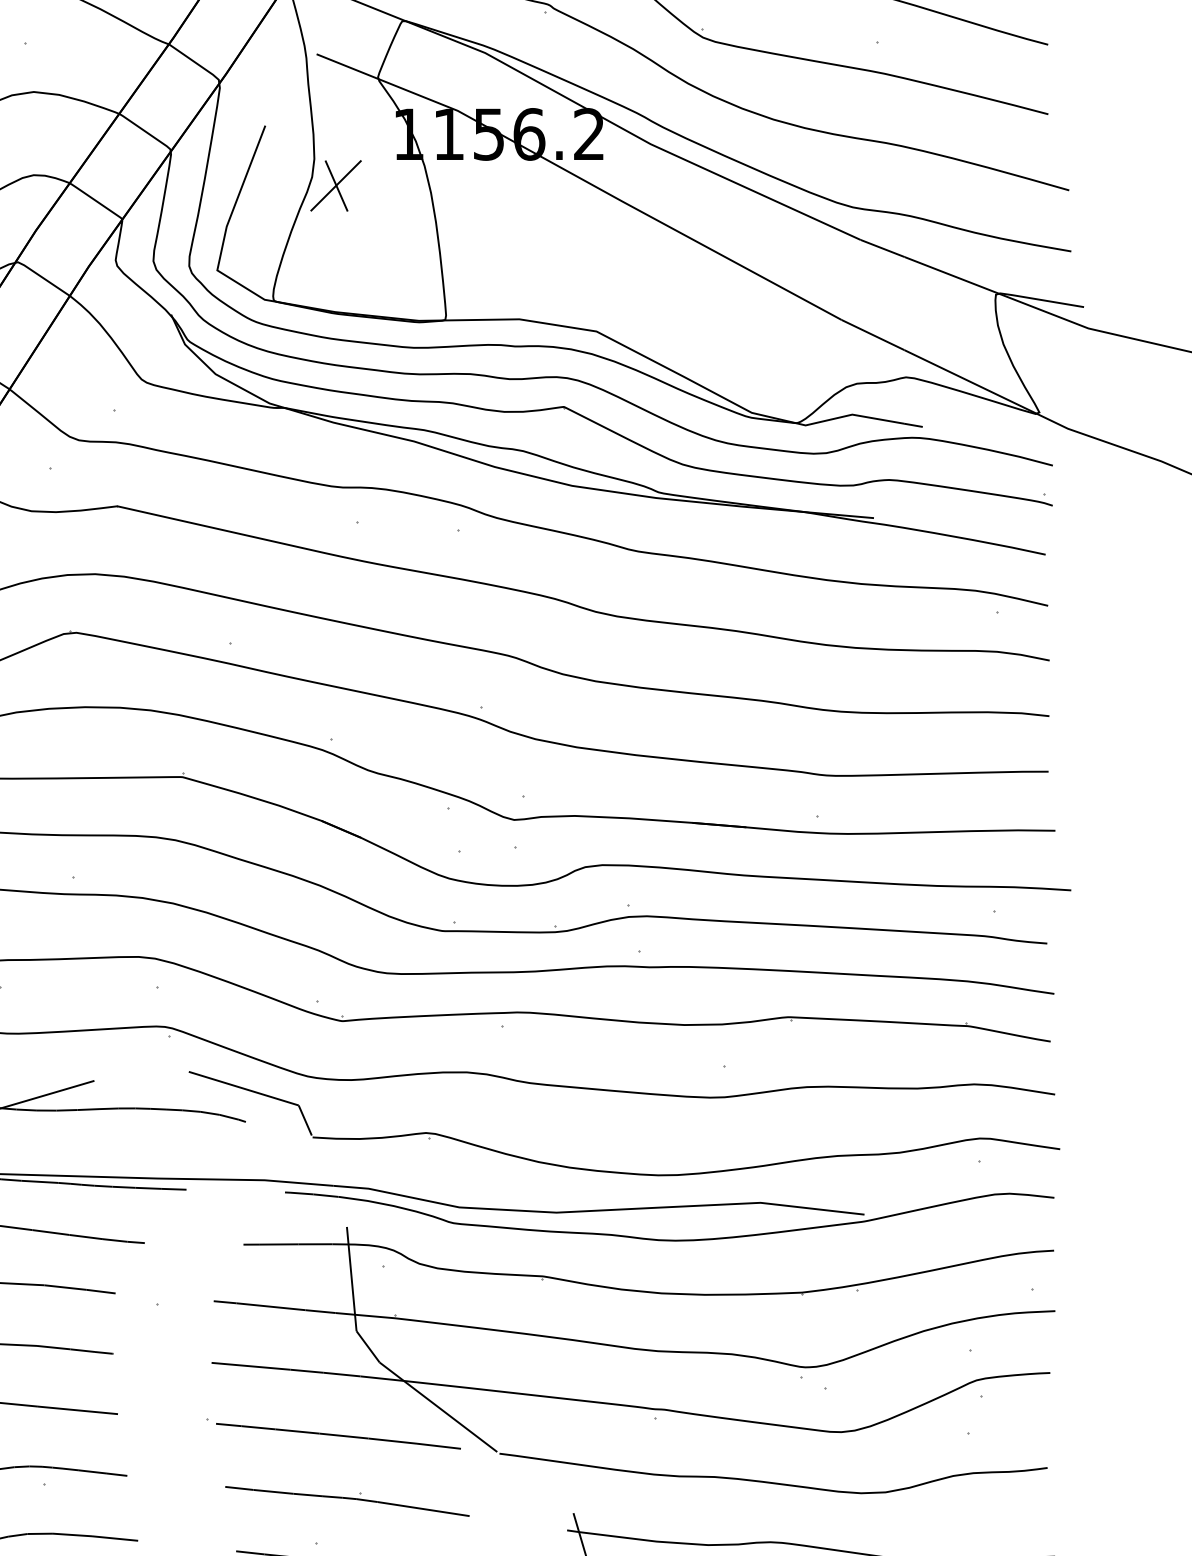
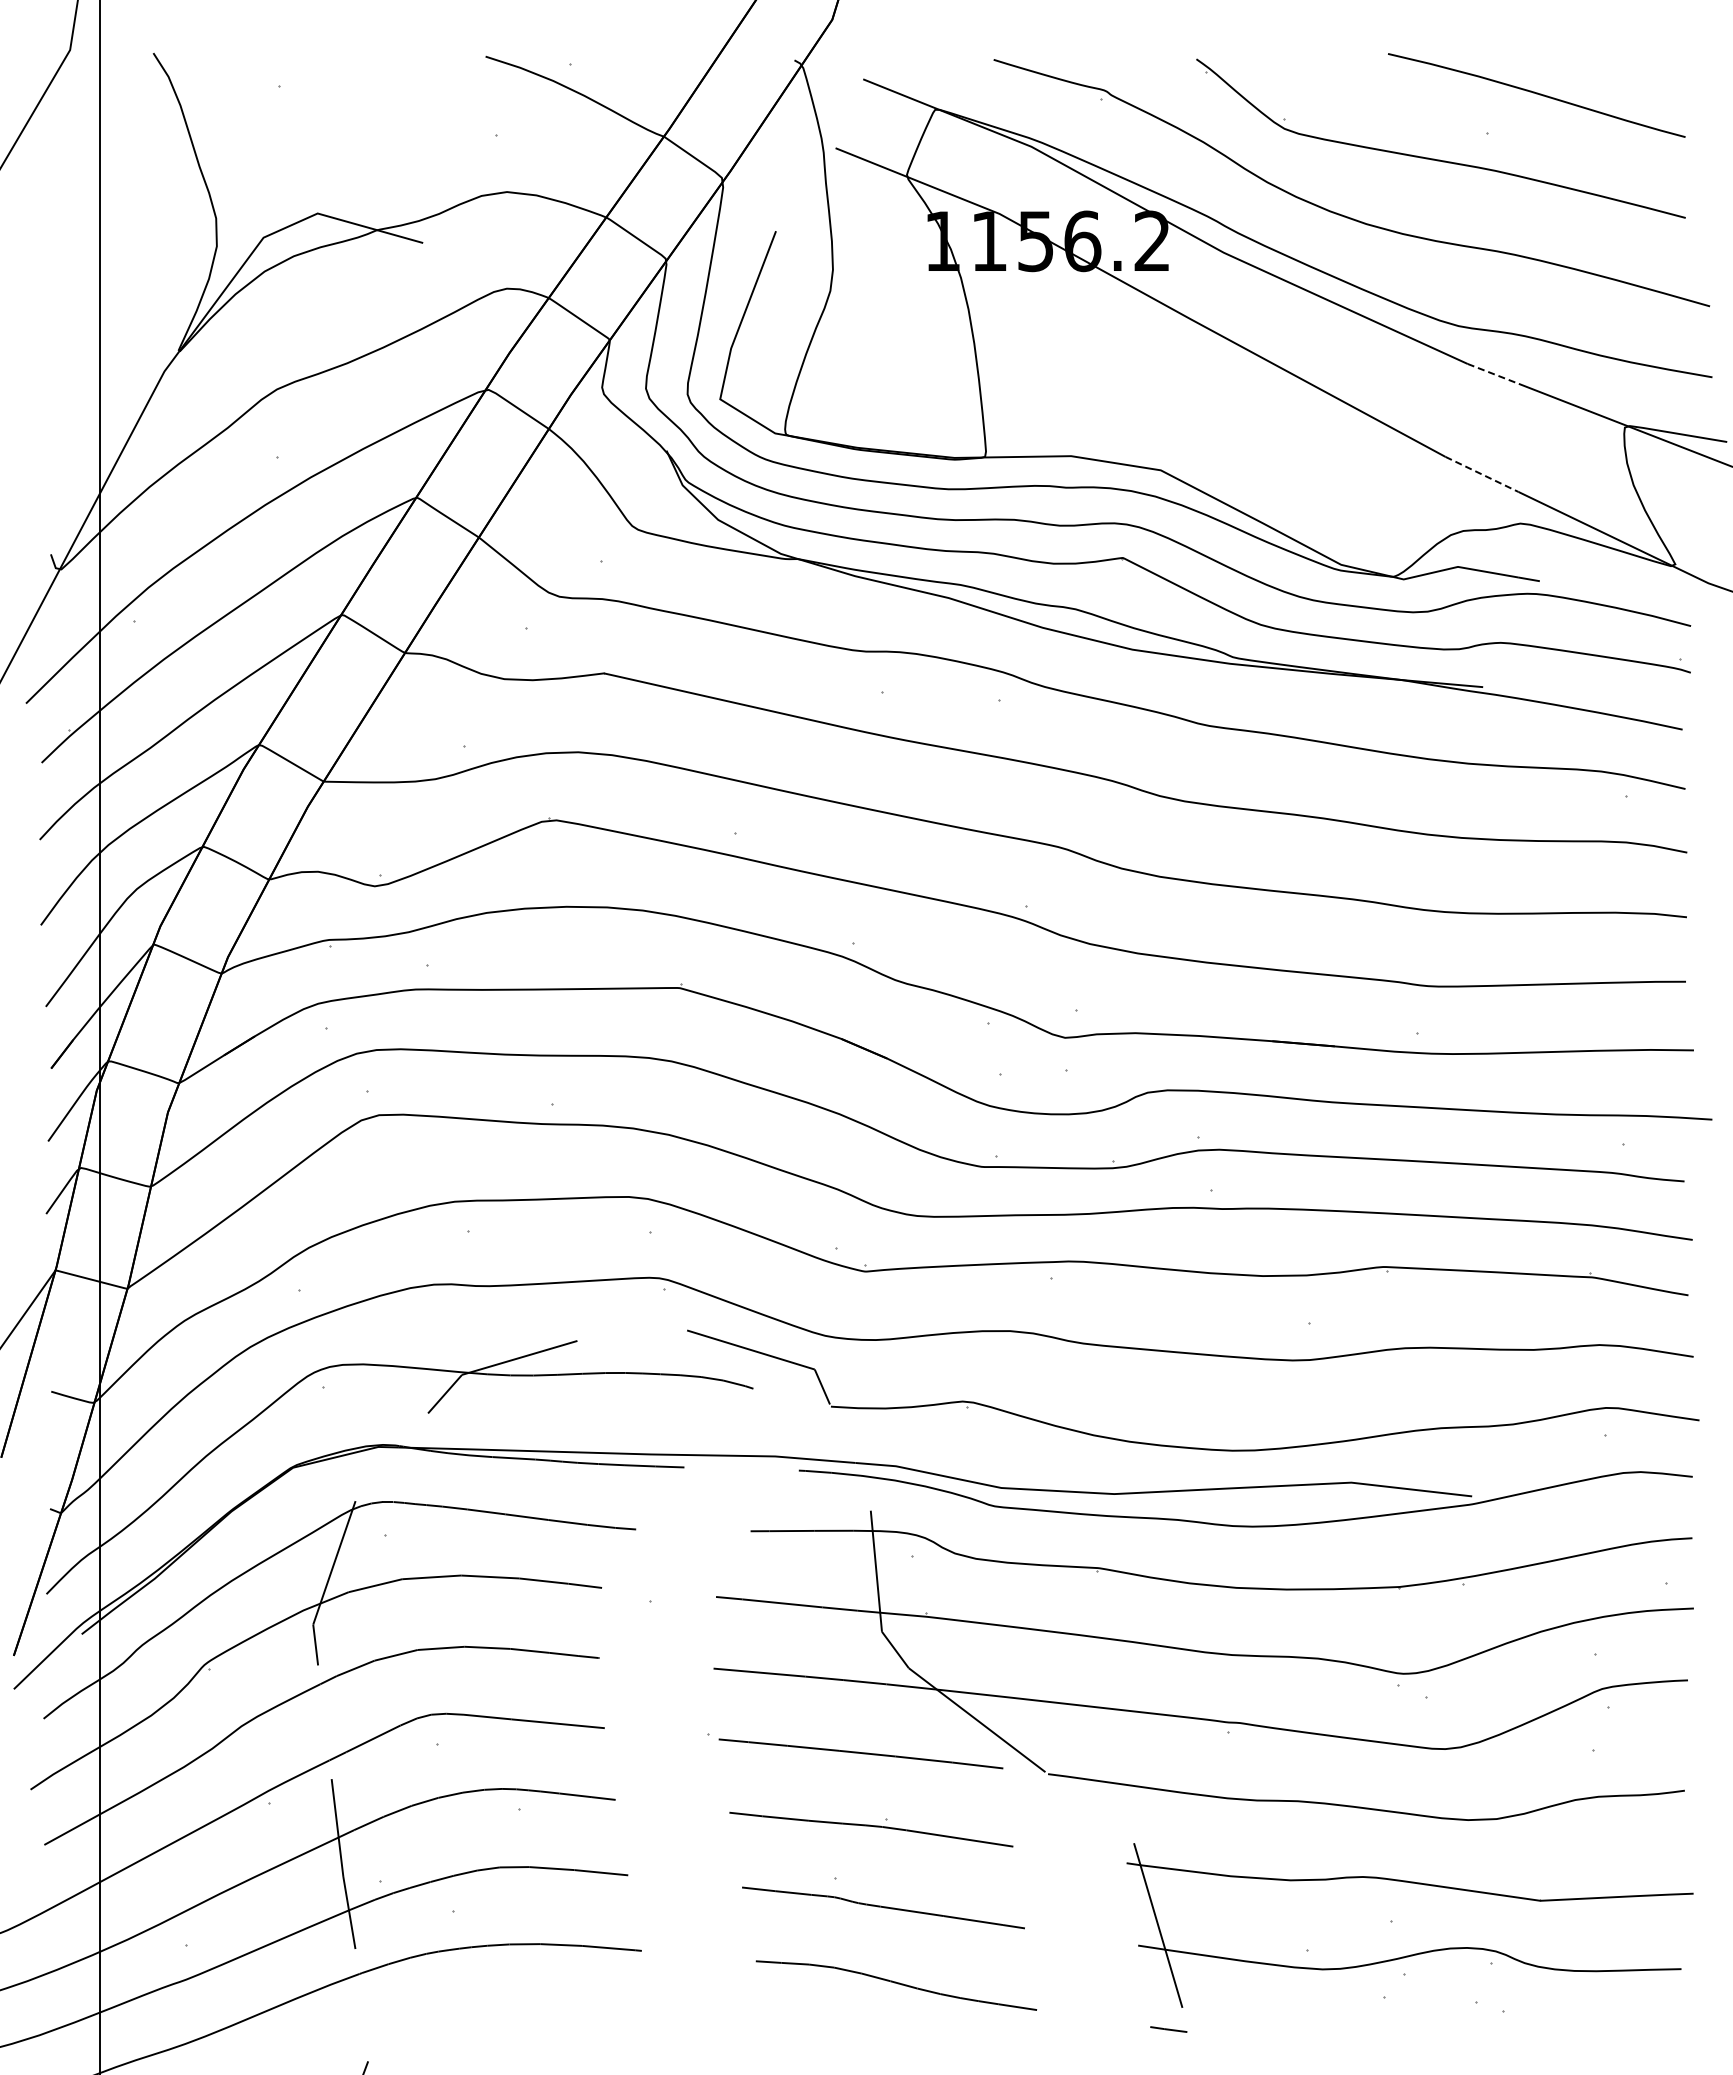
part: (335, 185) -> (857, 300), removed
line: (882, 249) -> (1493, 374), solid -> dashed
line: (873, 335) -> (1482, 474), solid -> dashed

